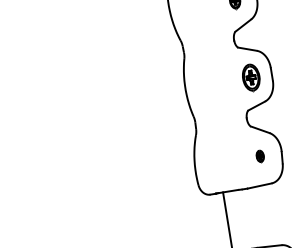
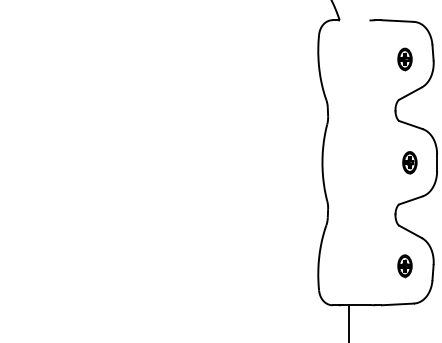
part: (251, 77) -> (409, 162), size x0.62
part: (259, 156) -> (404, 266), size x1.43

